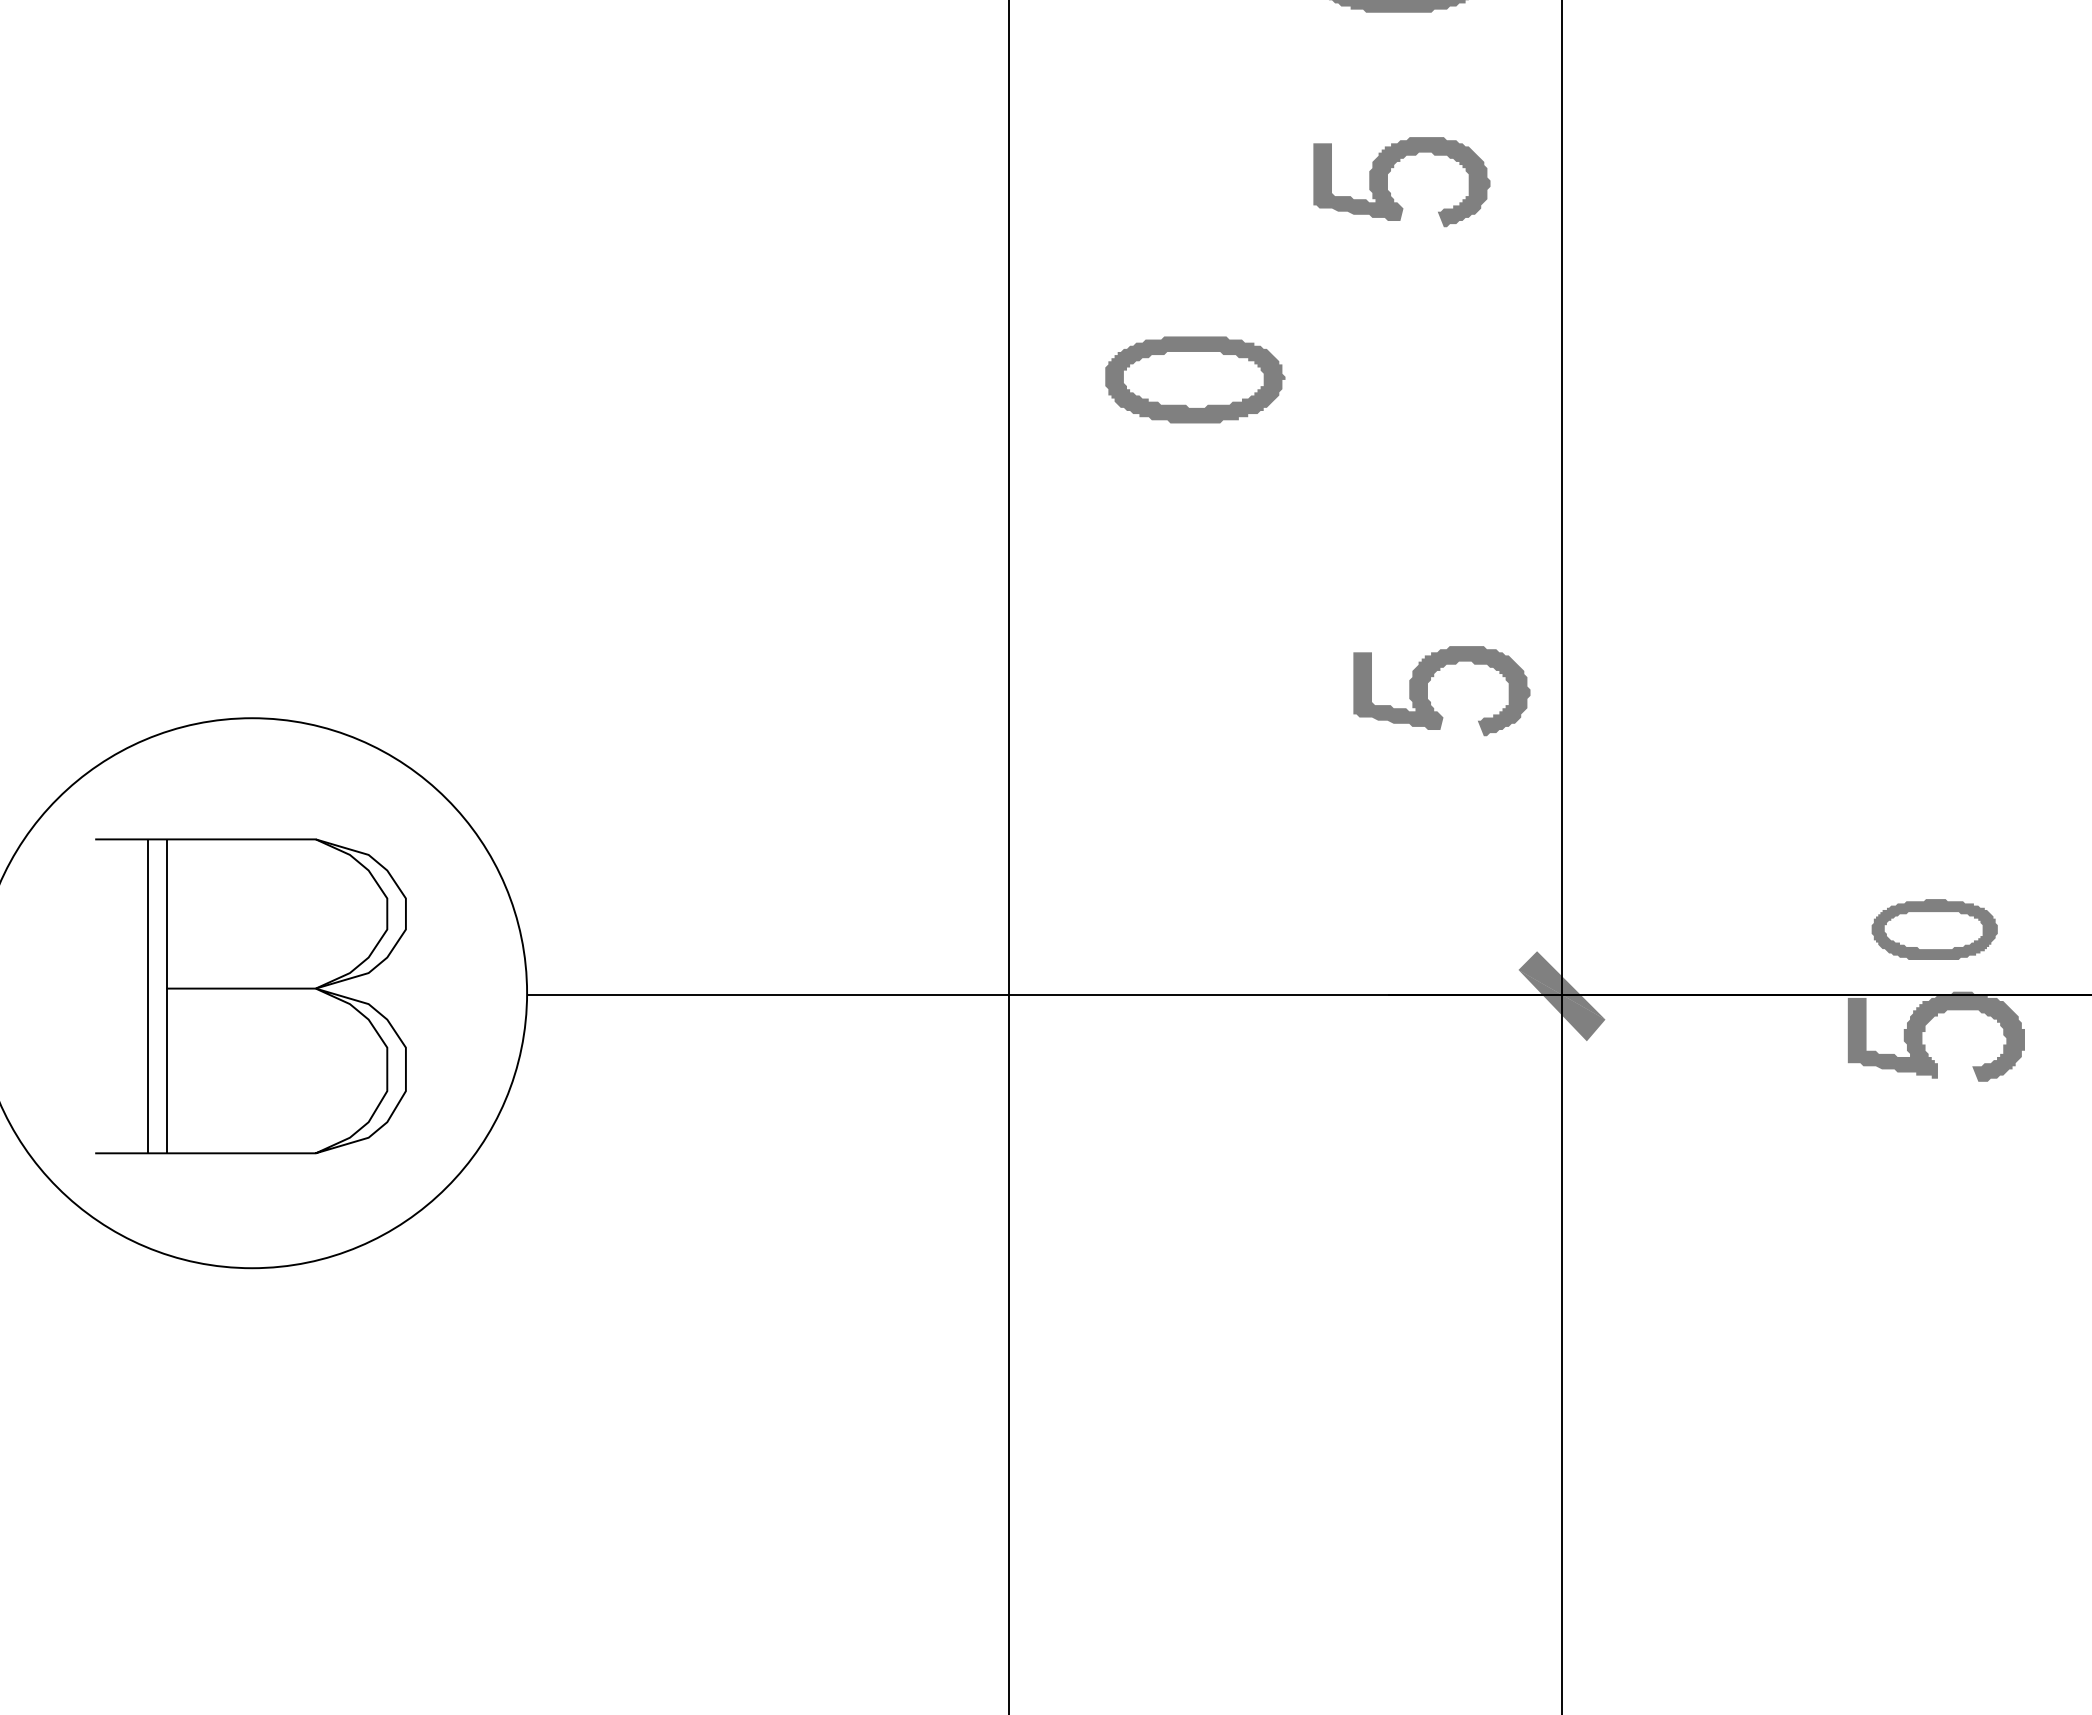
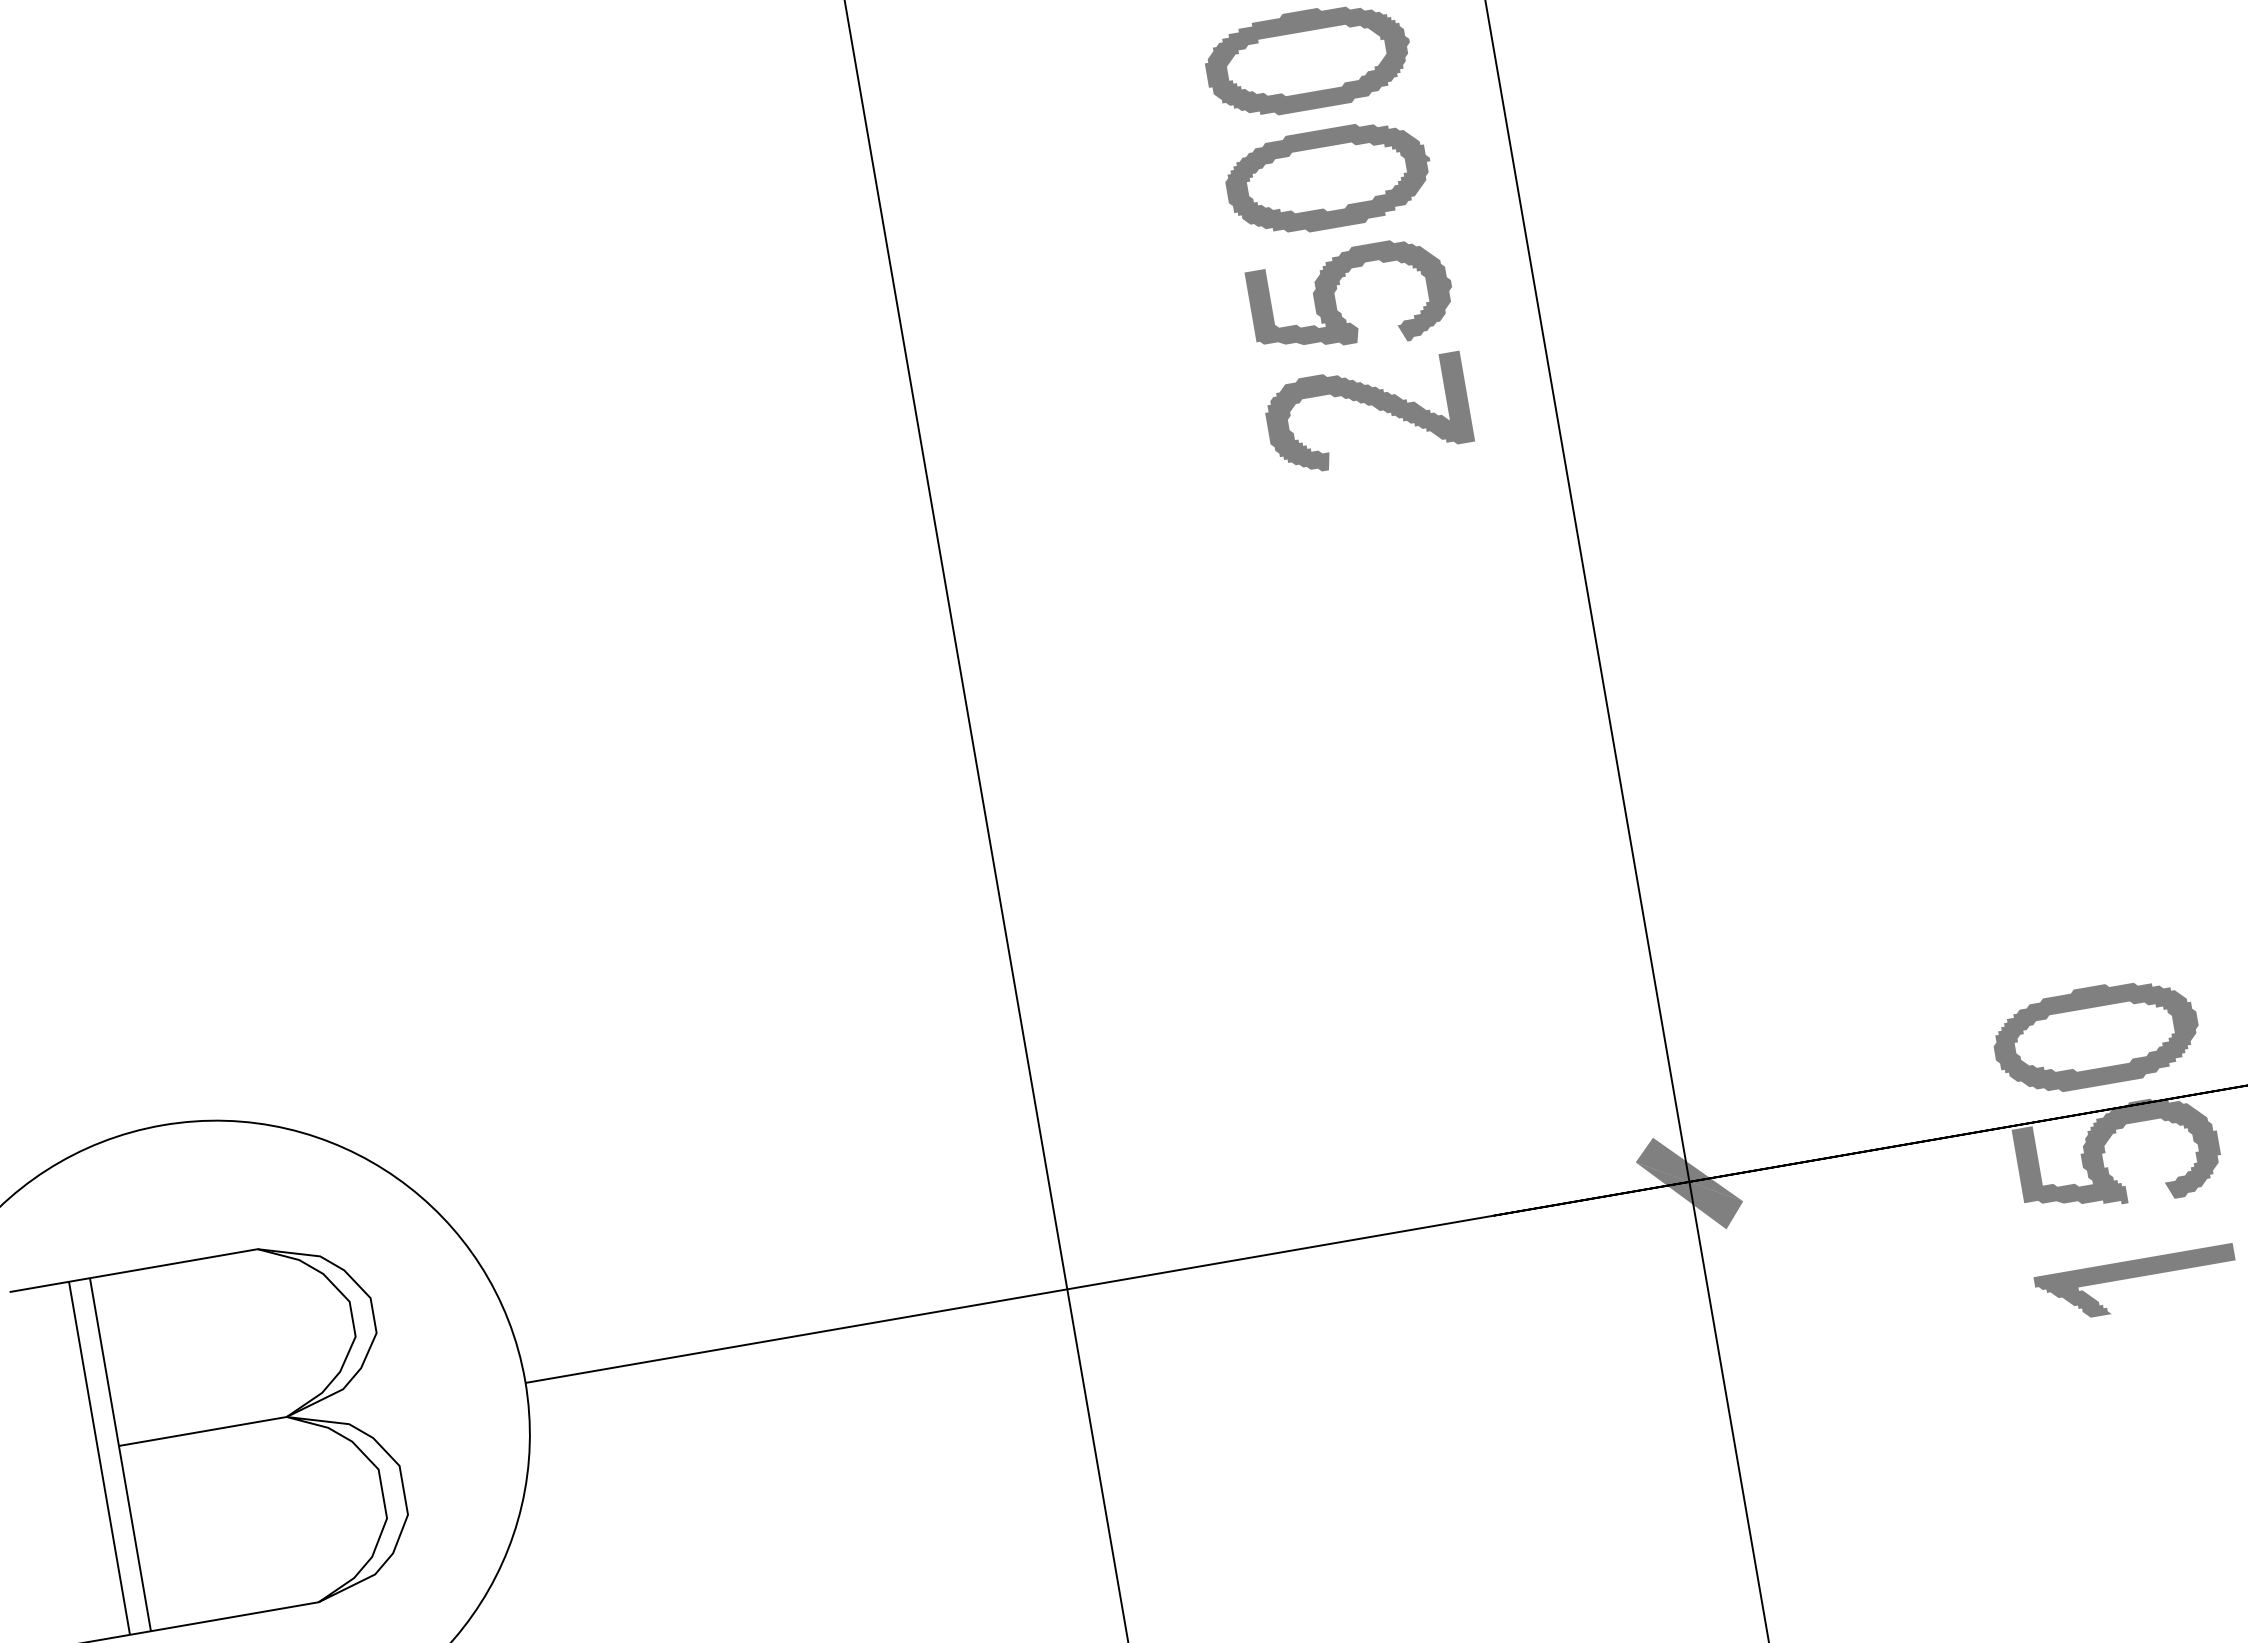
part: (1400, 276) -> (1368, 405), added
part: (1195, 379) -> (1329, 178), moved
part: (1427, 690) -> (1479, 865), removed
part: (1934, 929) -> (2095, 1036), size x1.43
fill: (1932, 1149) -> (2136, 1283), added

